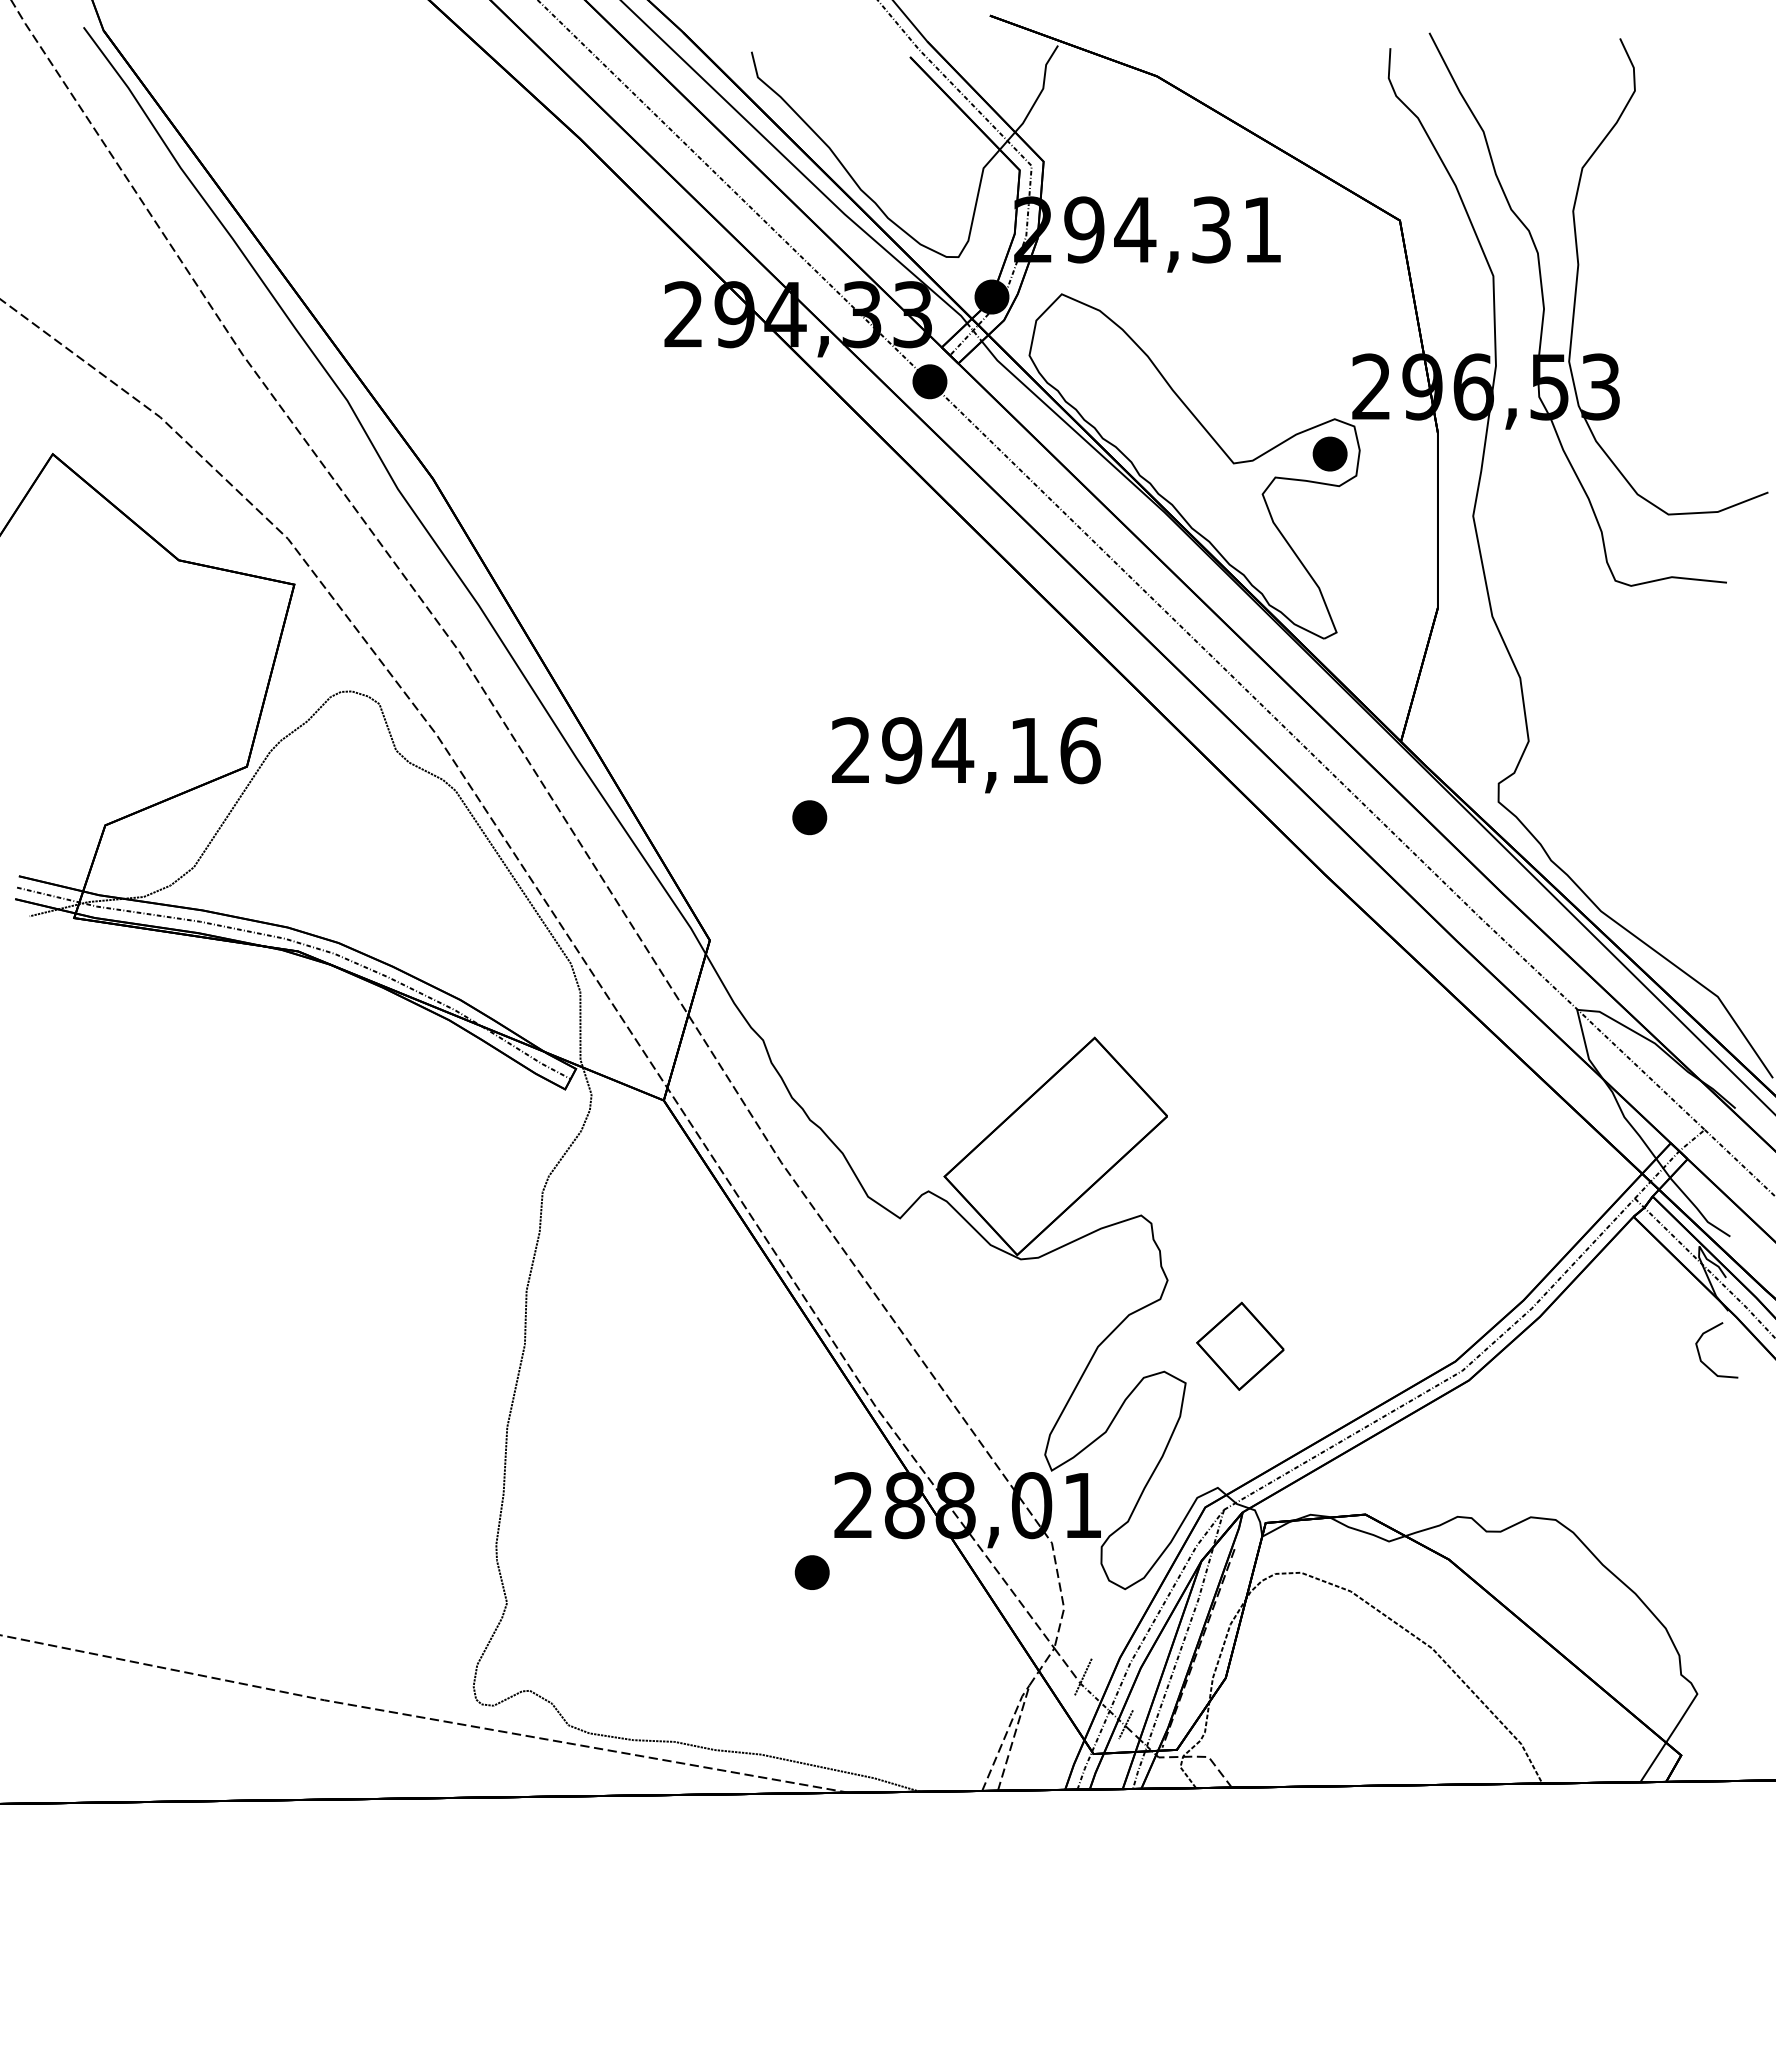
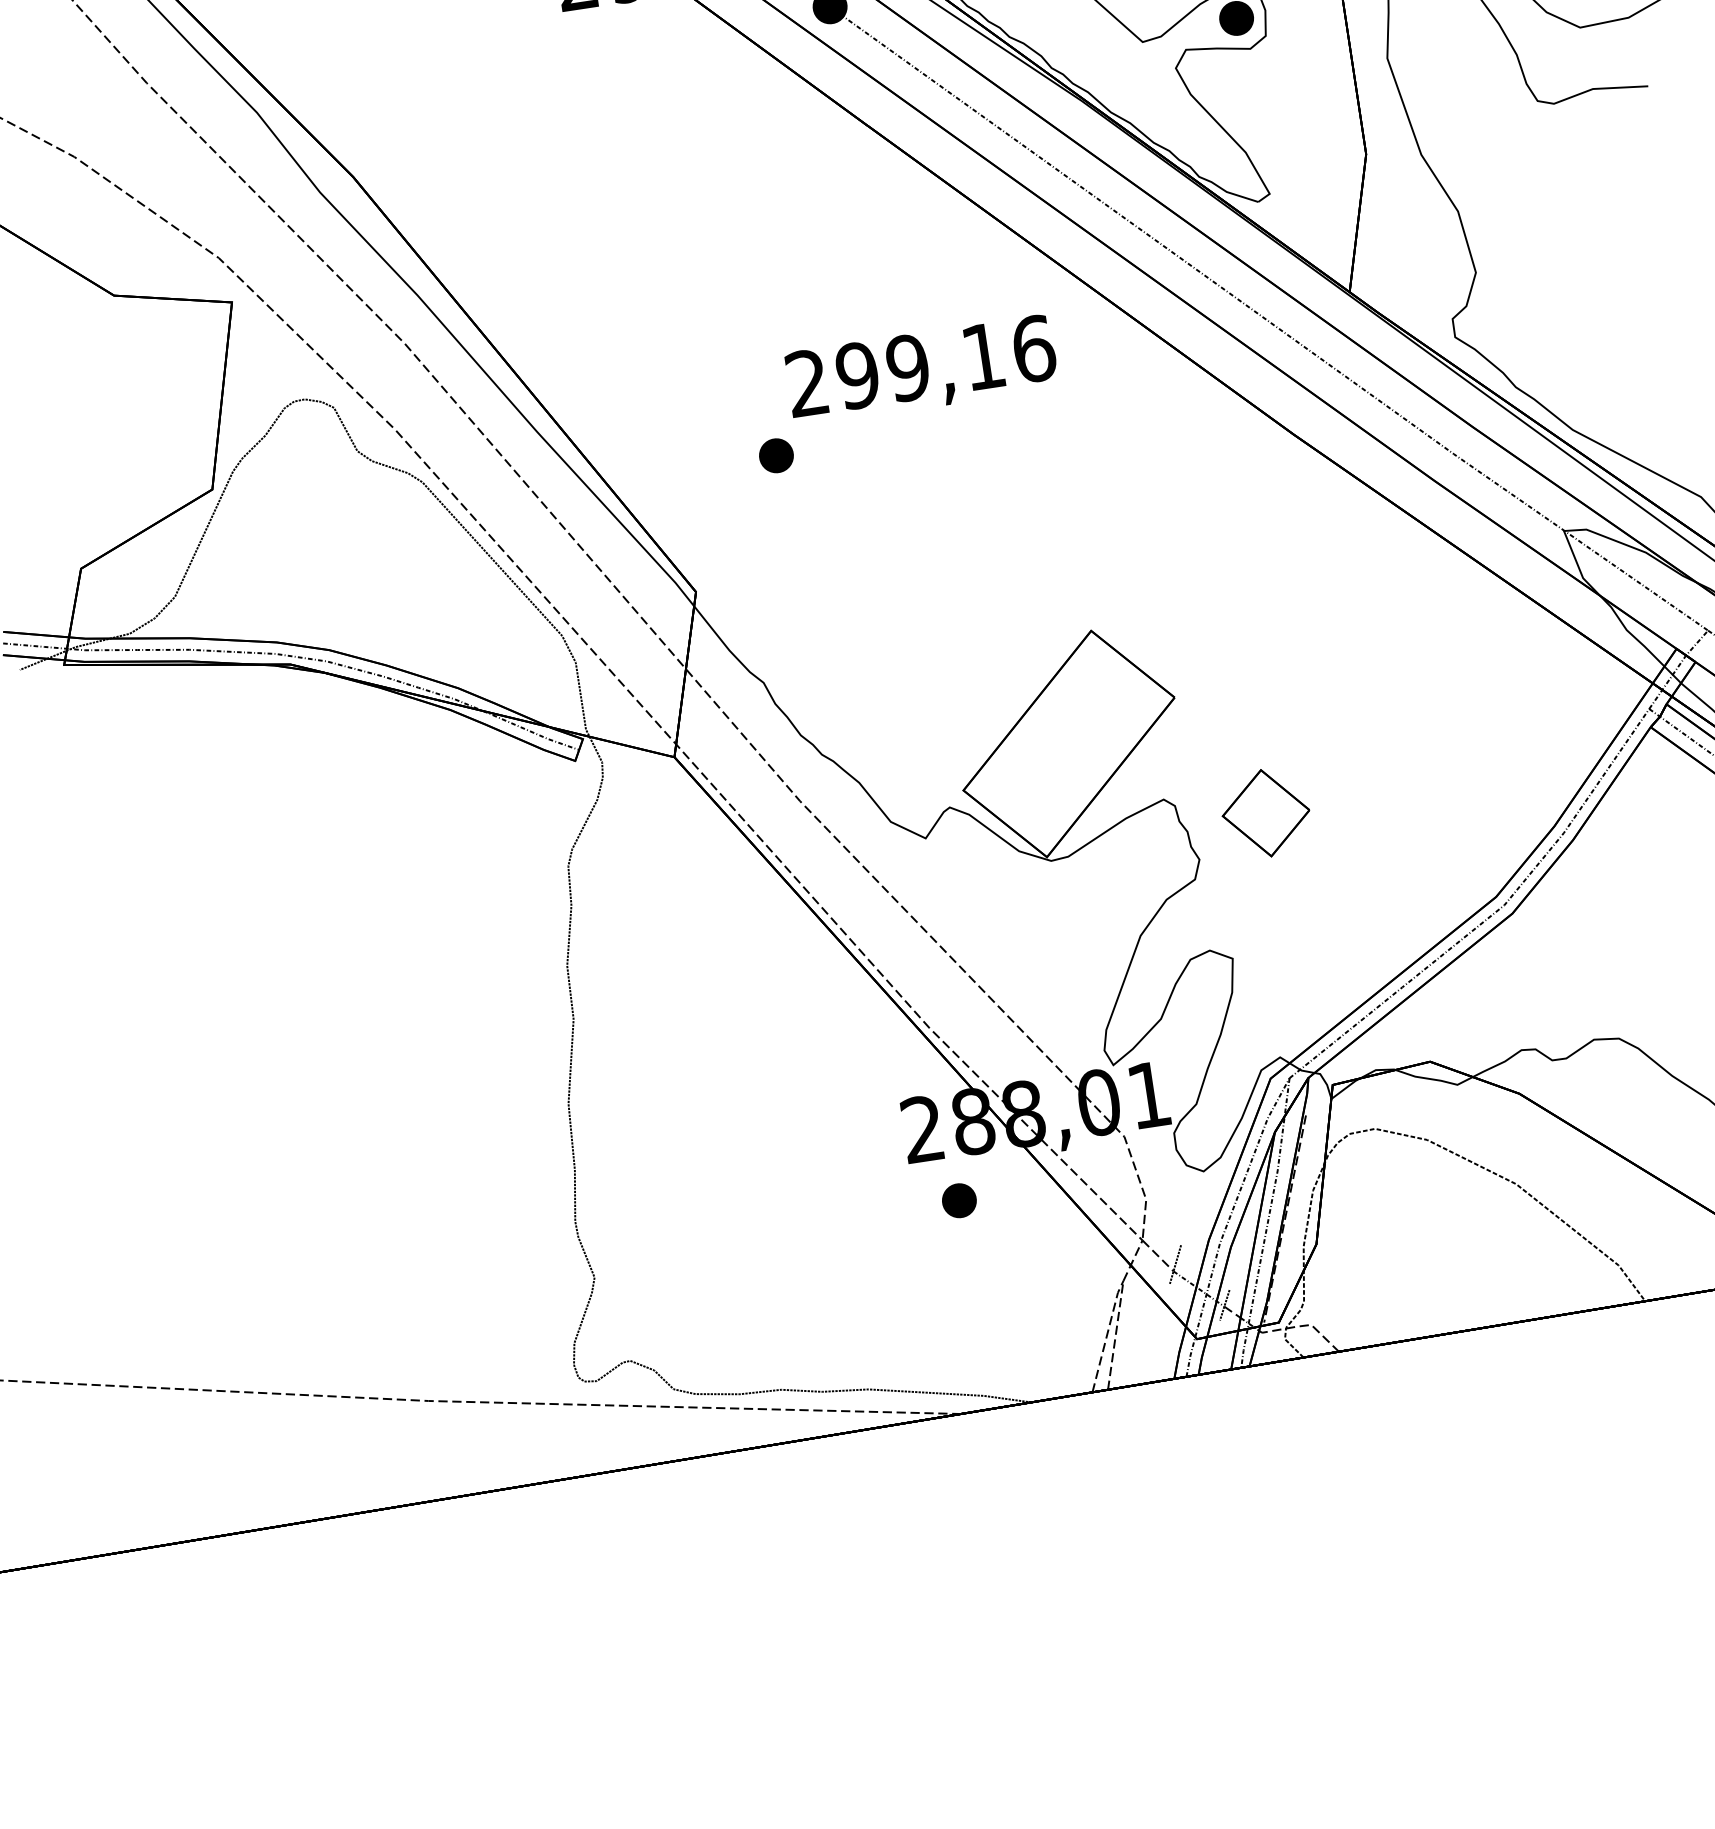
text: (952, 750) -> (907, 368), 294,16 -> 299,16
part: (1240, 1345) -> (1266, 812), moved
part: (811, 1572) -> (958, 1200), moved

